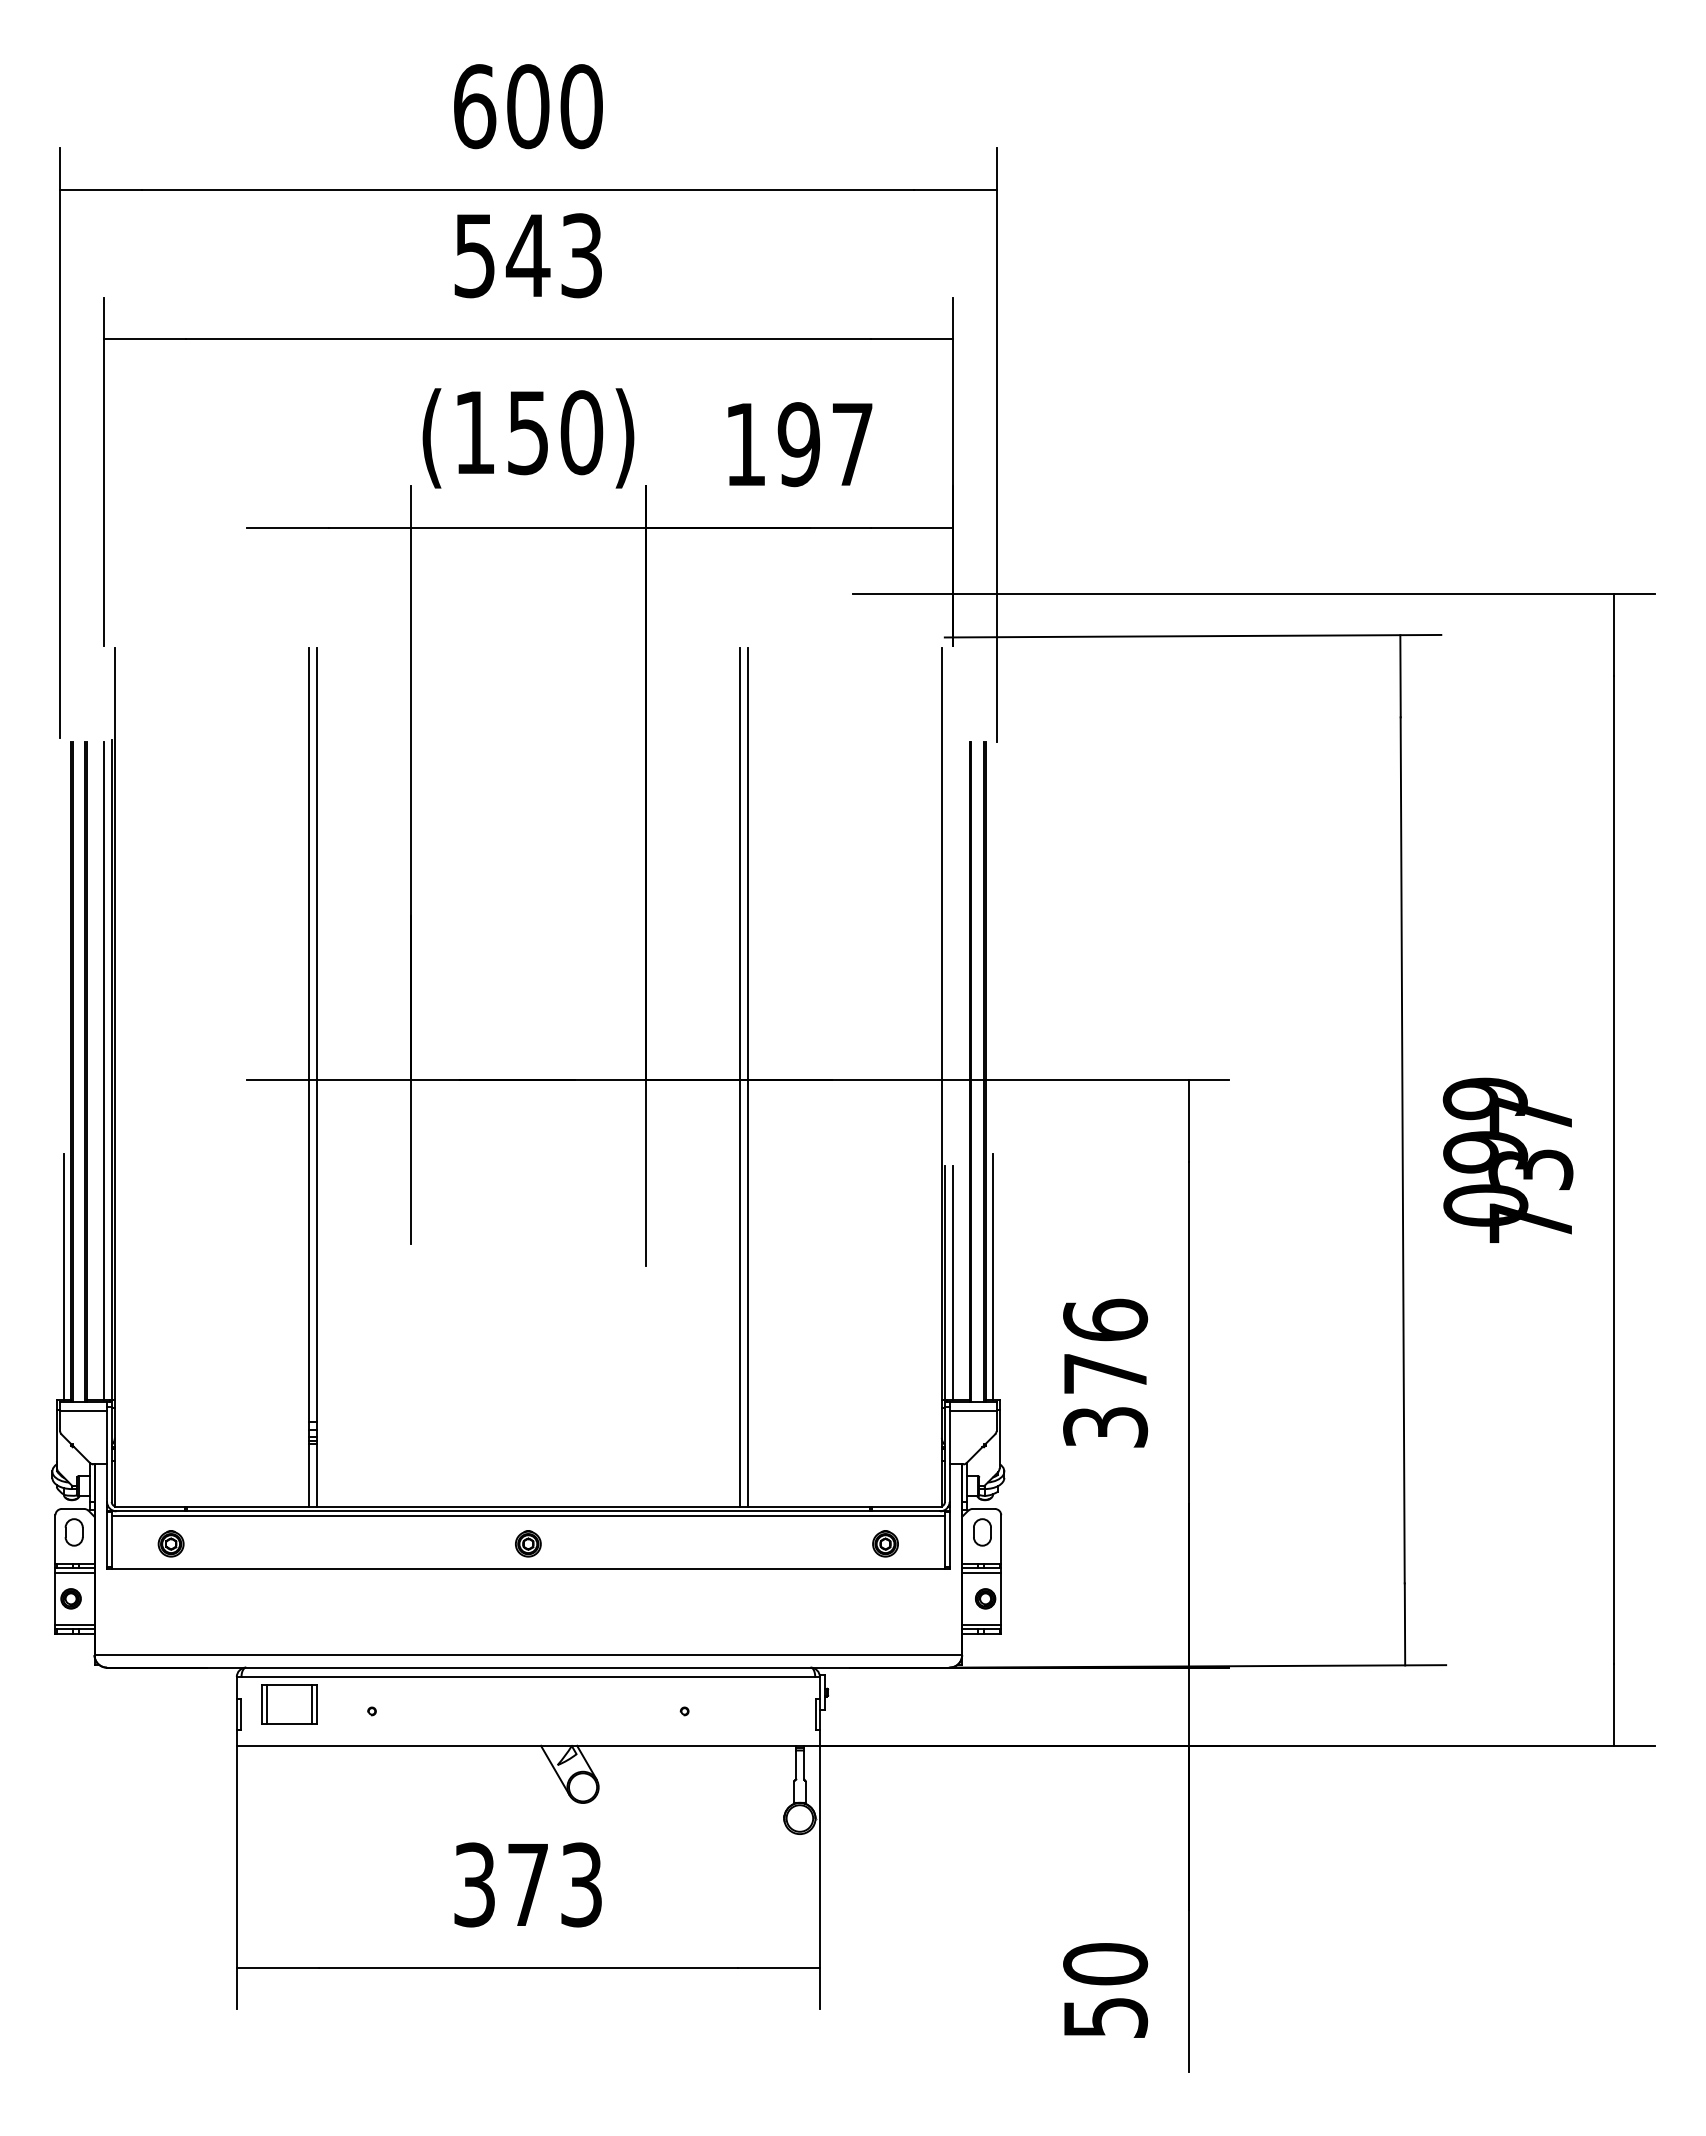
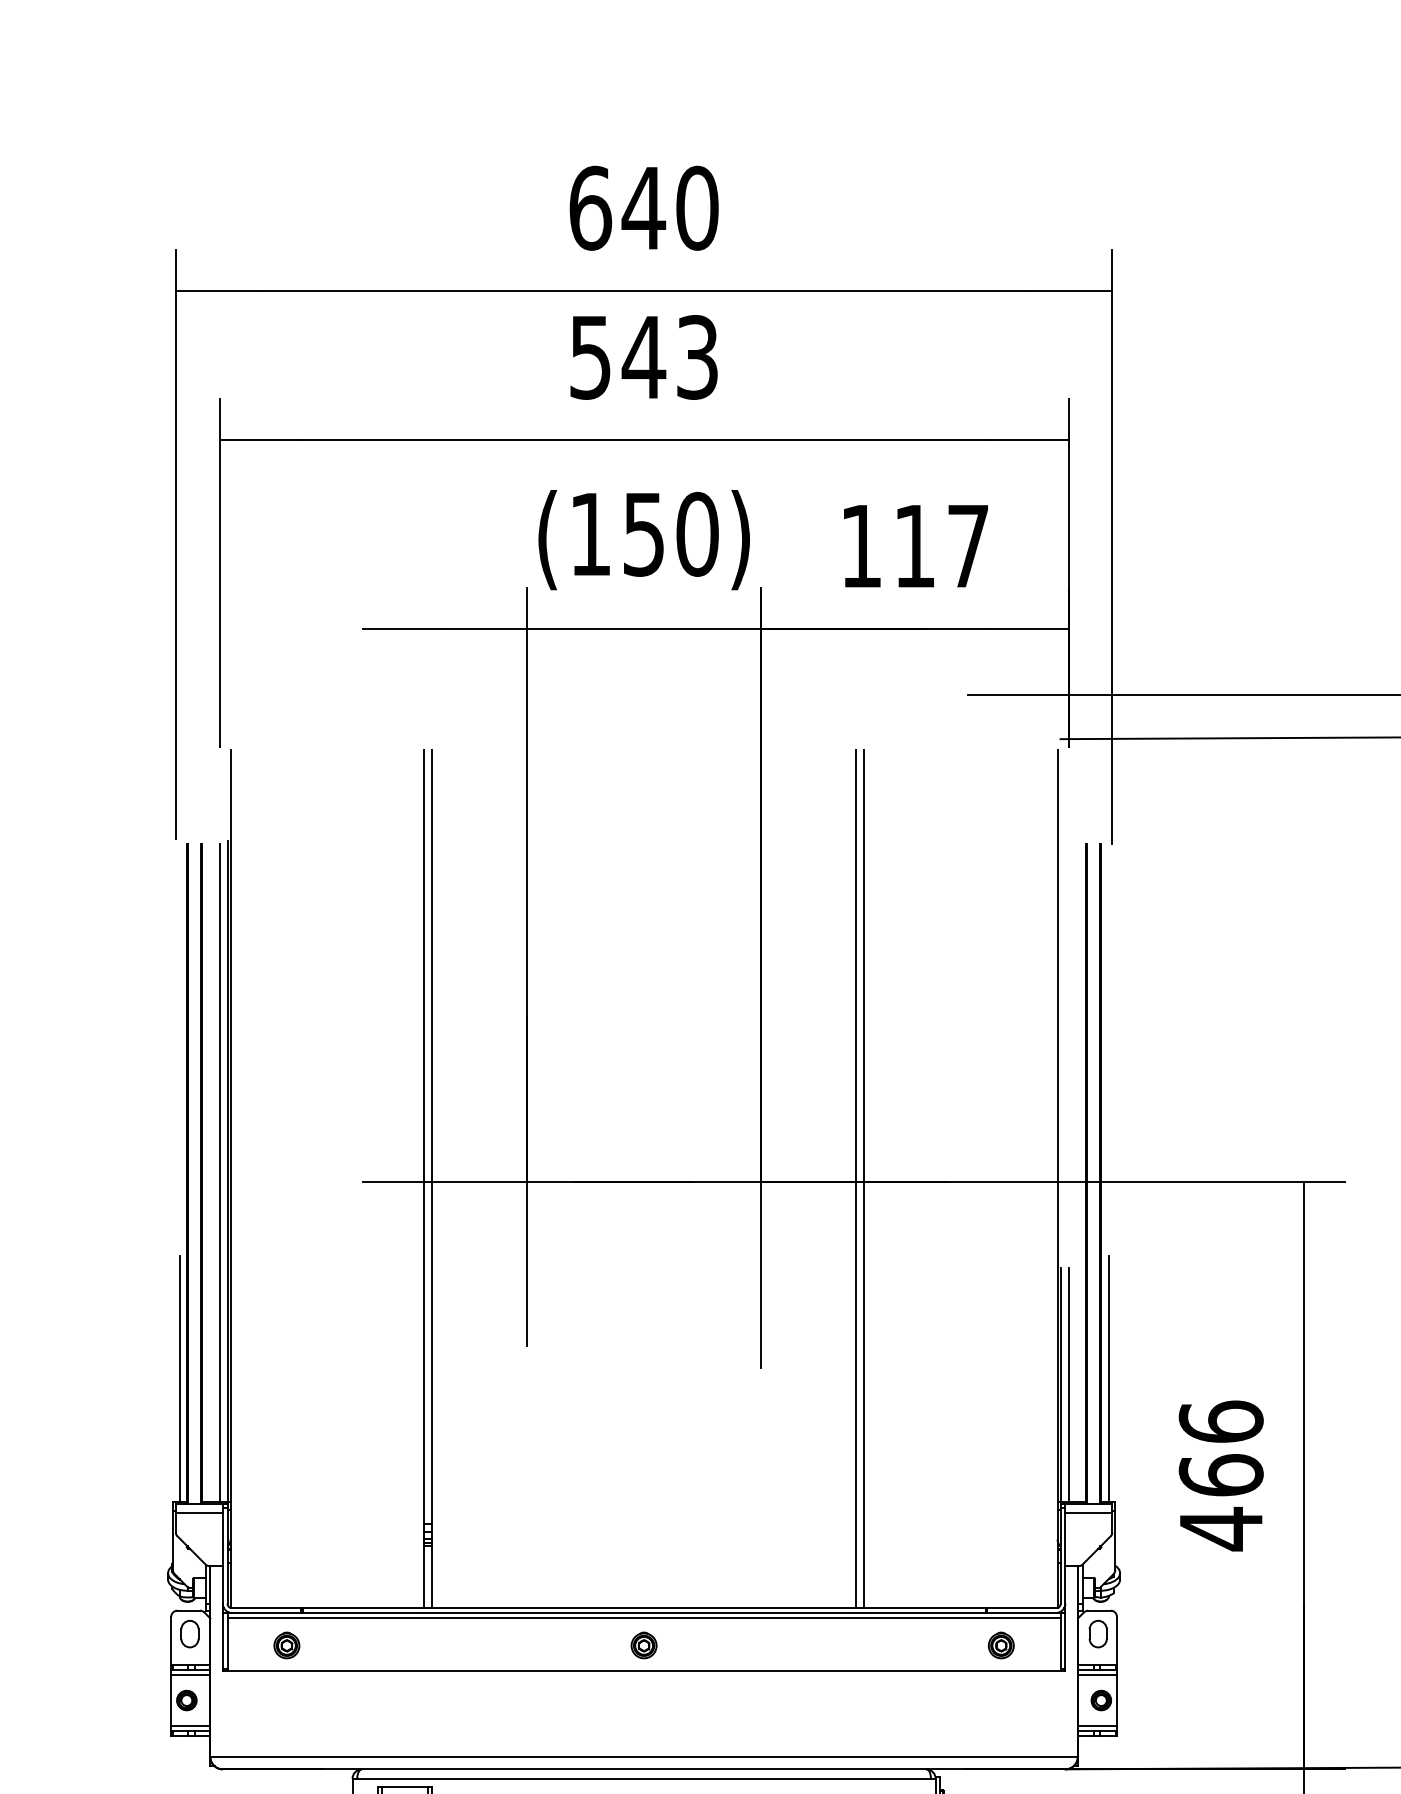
text: (527, 106) -> (643, 208), 600 -> 640
text: (798, 444) -> (914, 546), 197 -> 117
text: (1105, 1400) -> (1221, 1502), 376 -> 466

